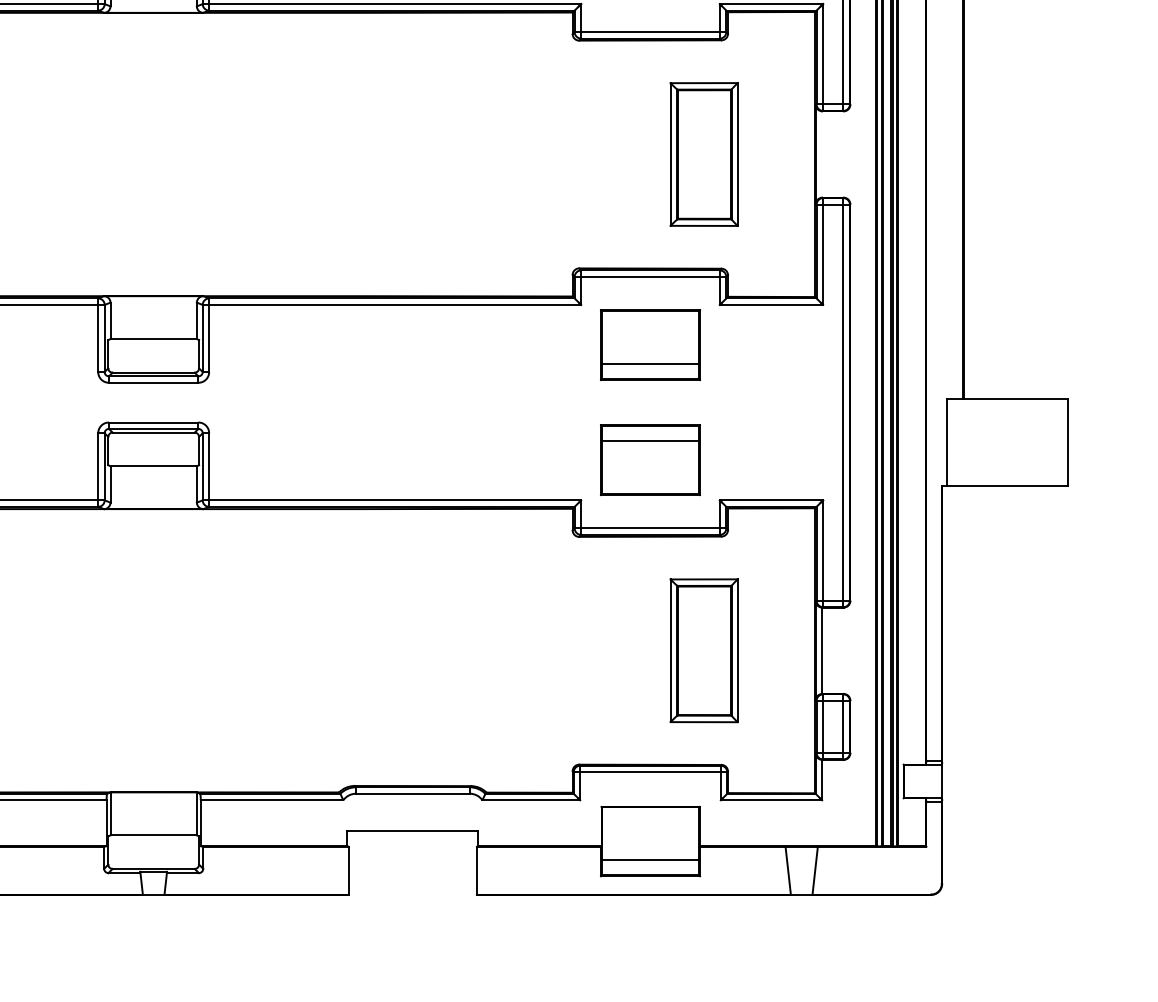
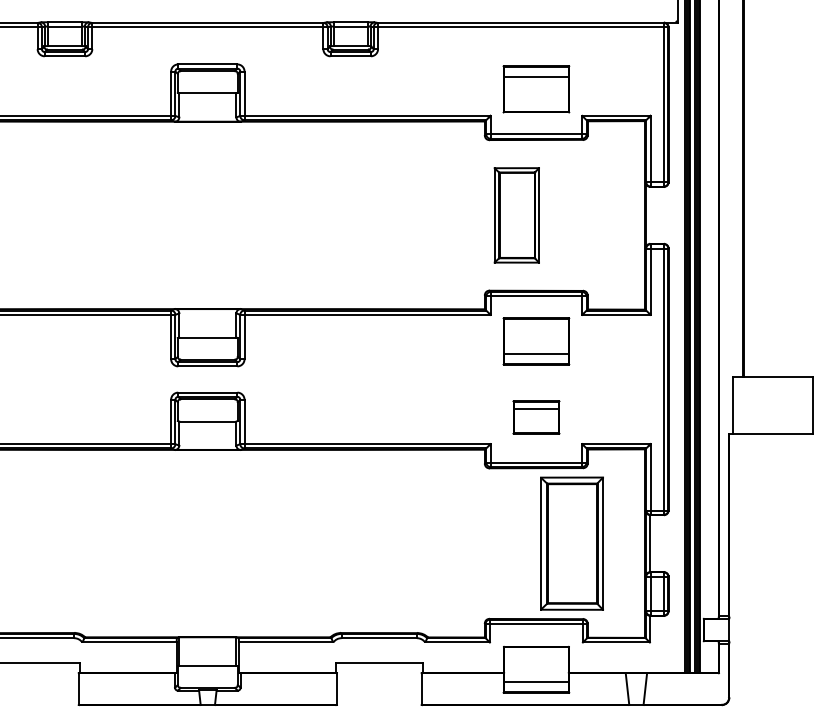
part: (703, 154) -> (516, 215), moved
part: (650, 460) -> (536, 417), size x0.7
part: (703, 650) -> (571, 543), size x1.4

